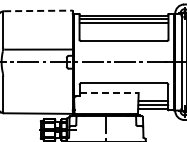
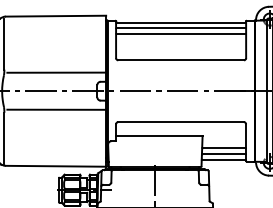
line: (38, 10) -> (56, 15), dashed -> solid
line: (38, 74) -> (56, 109), added
line: (109, 93) -> (159, 136), dashed -> solid

